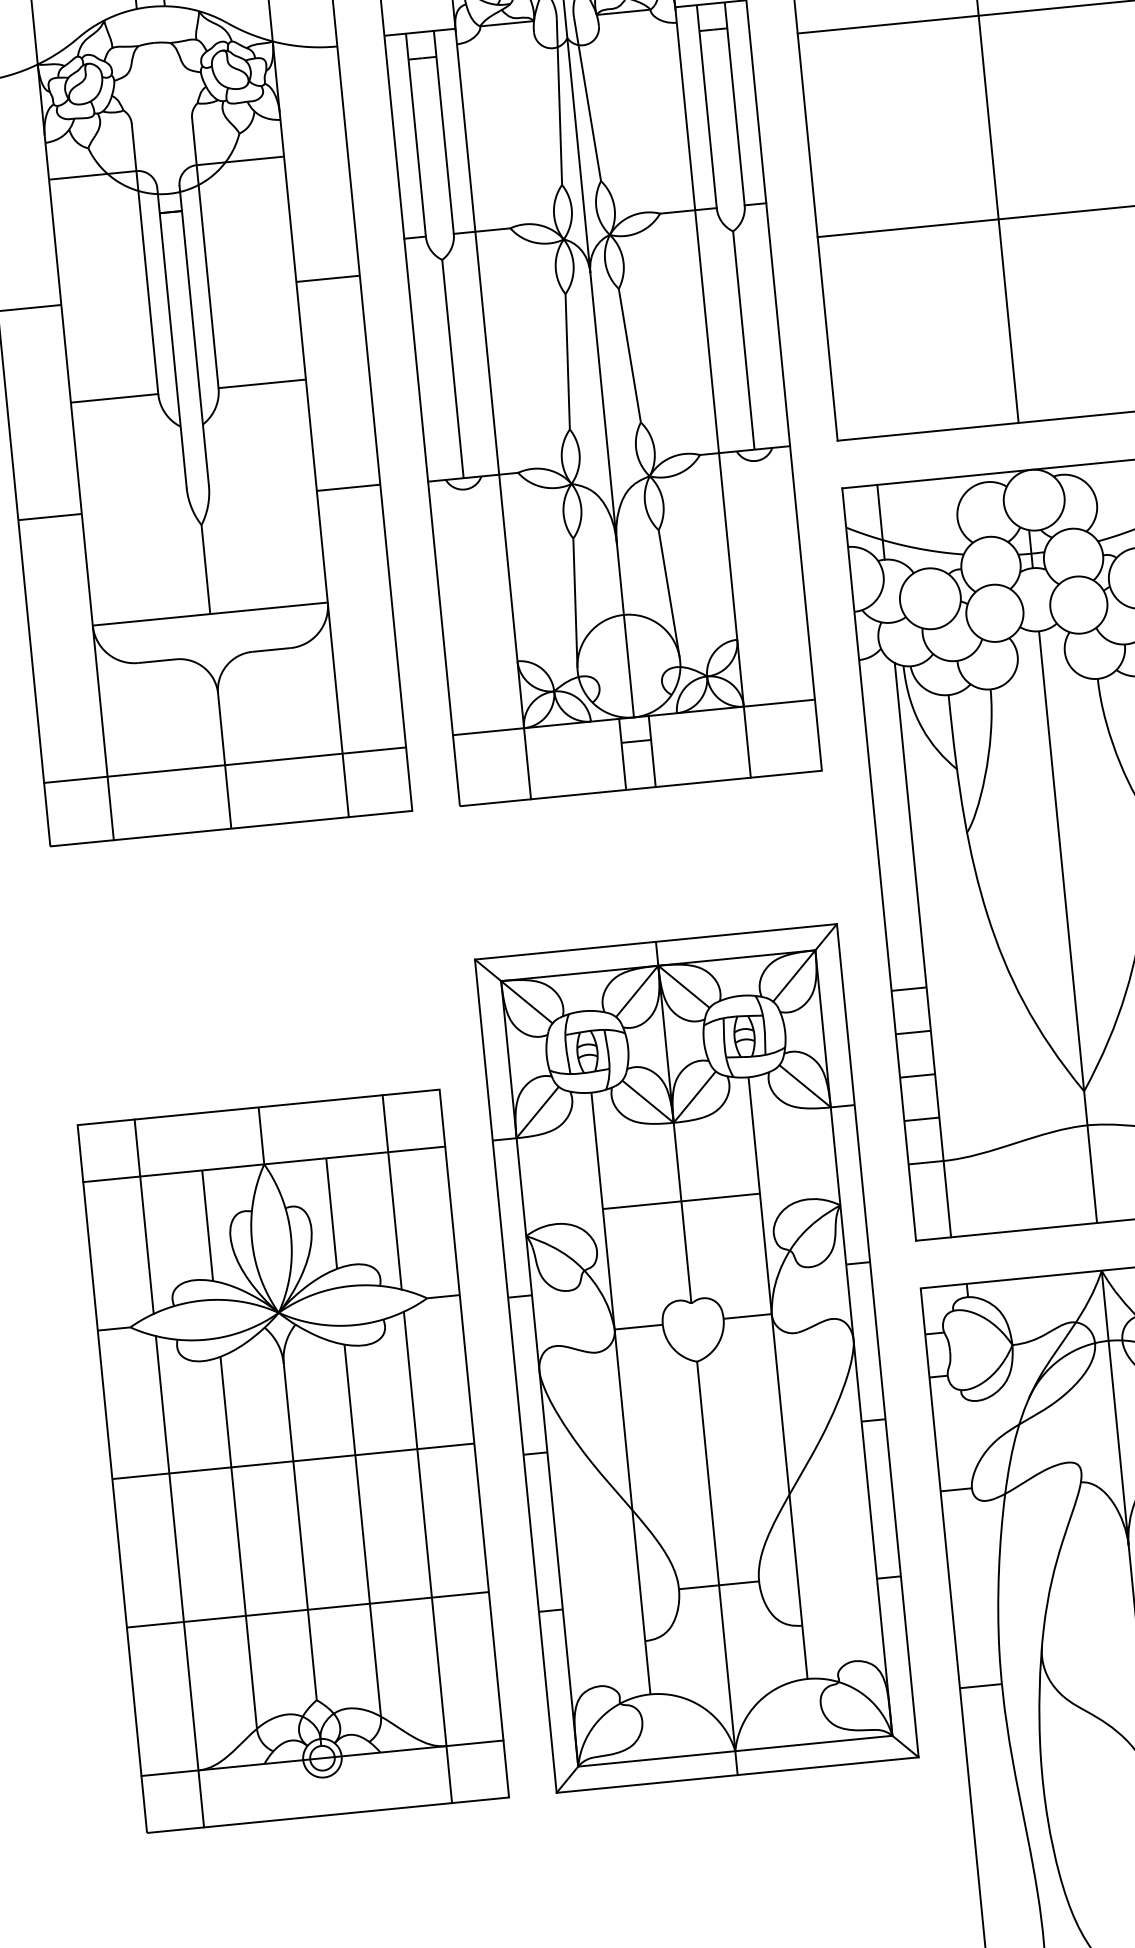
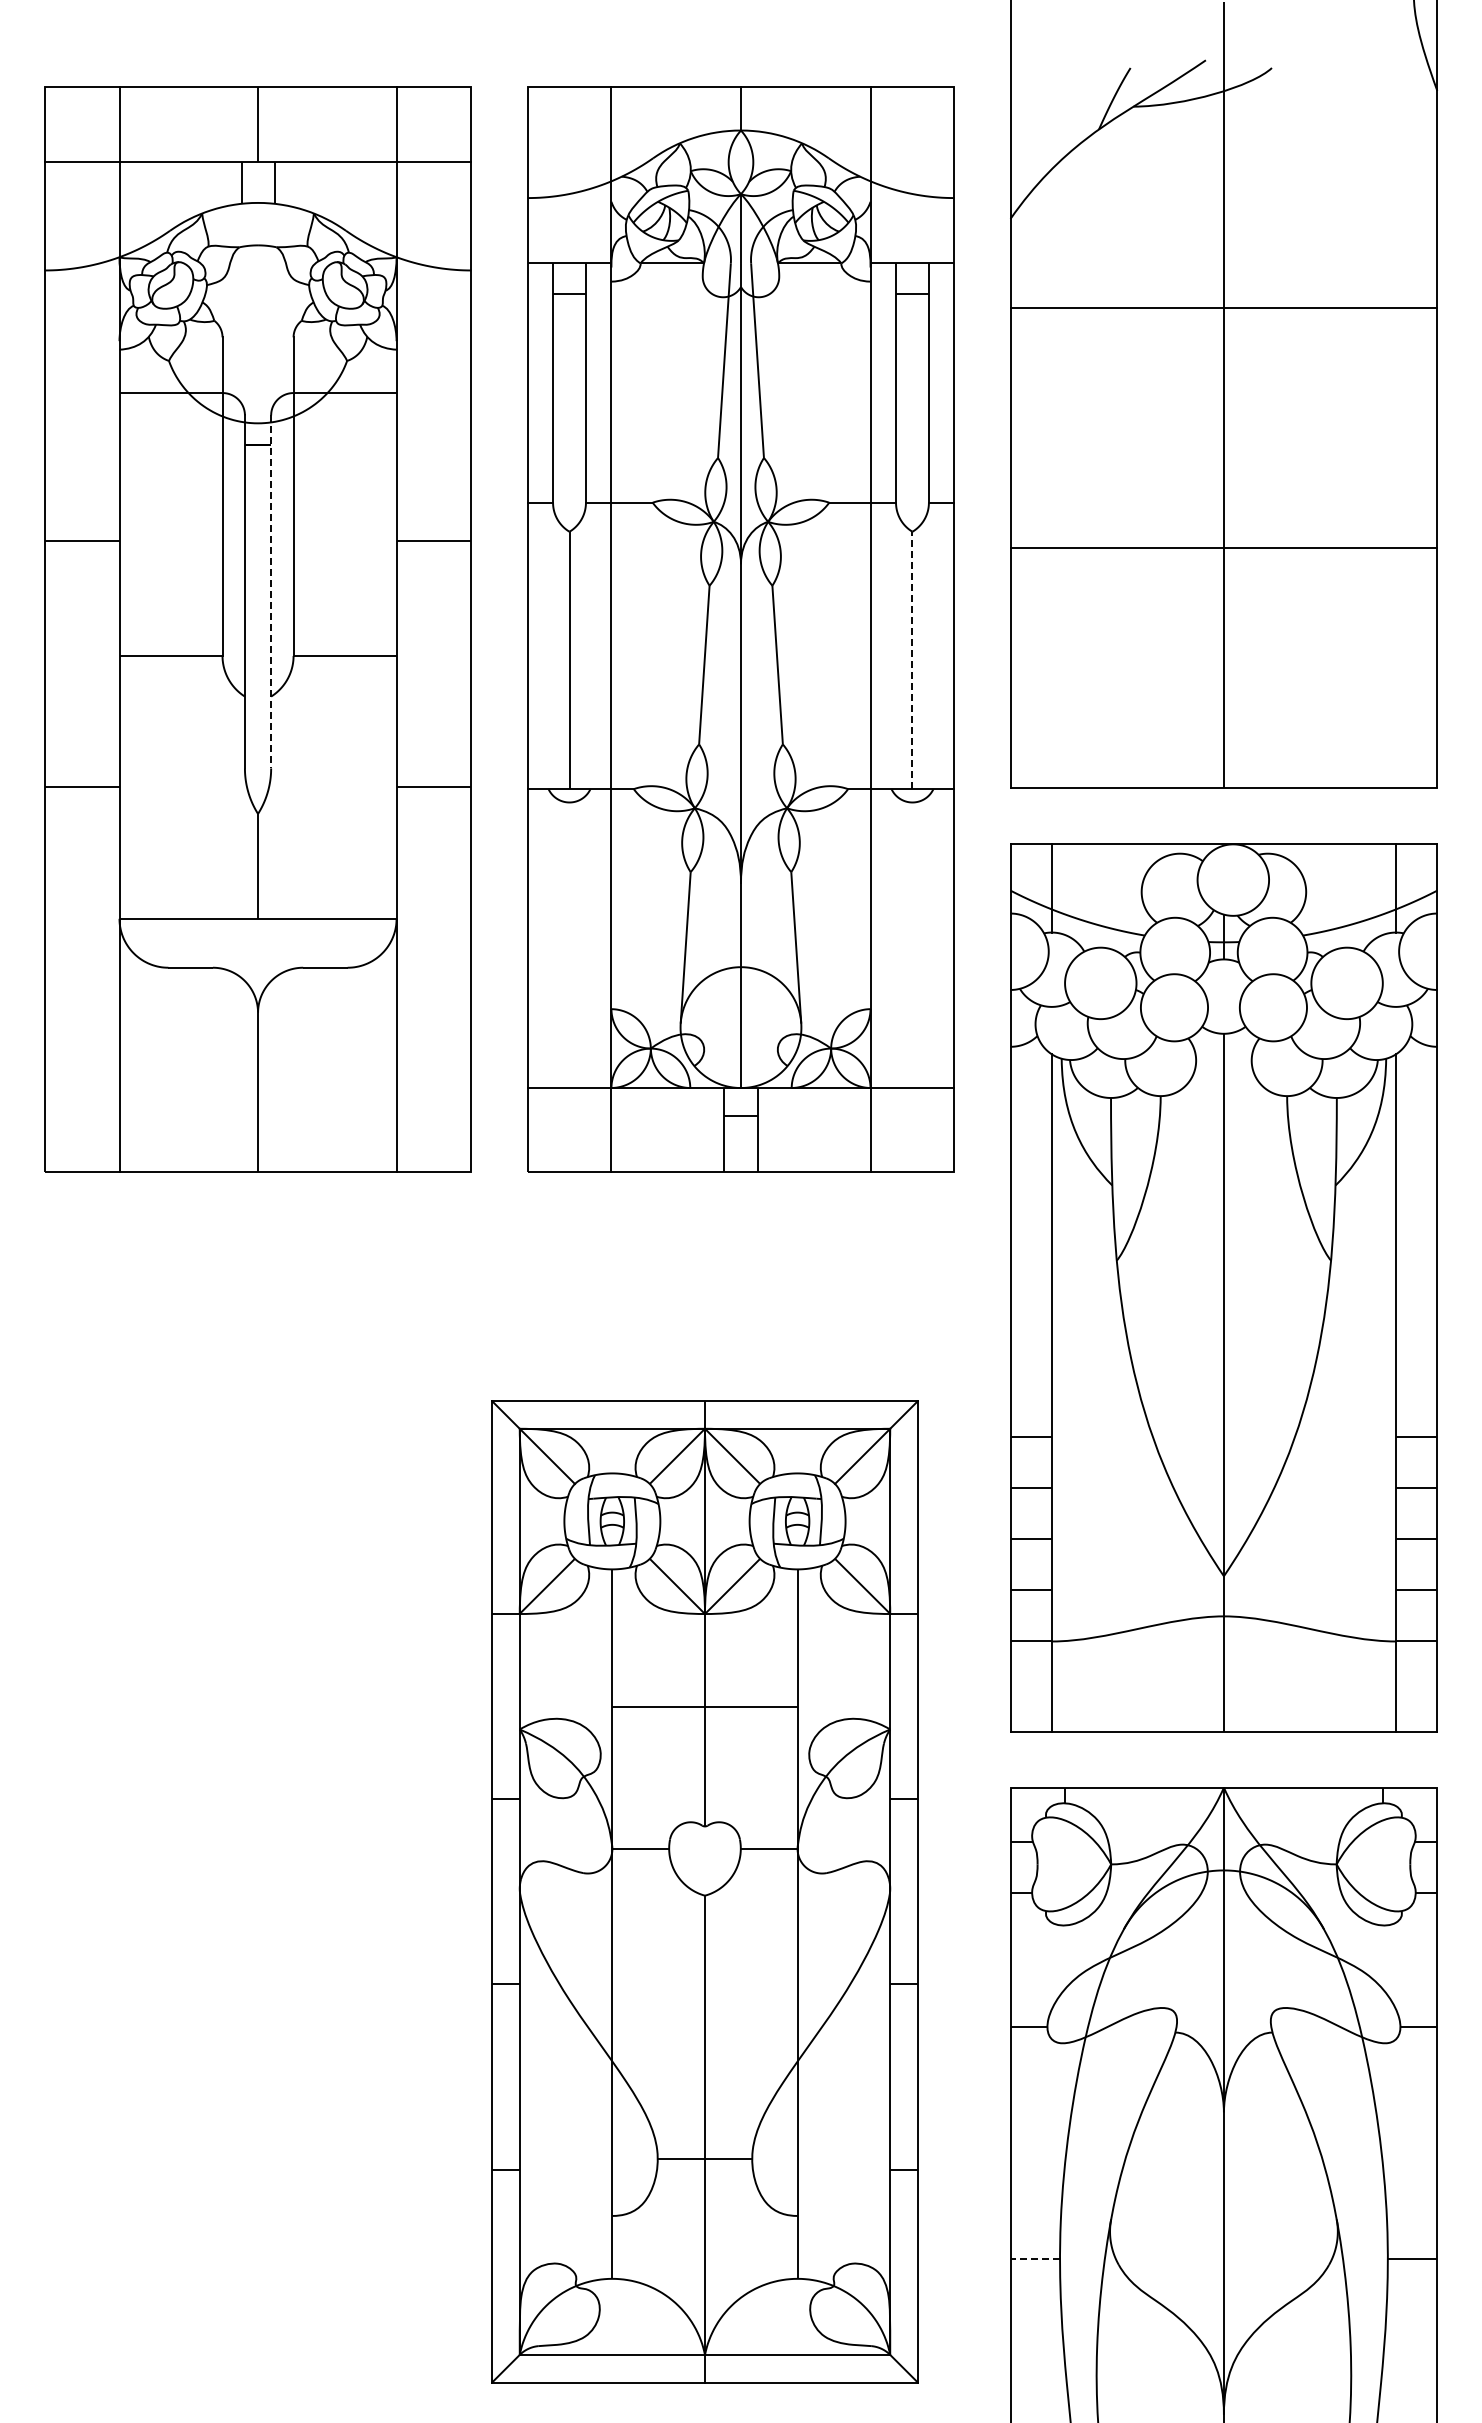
line: (194, 336) -> (271, 592), solid -> dashed
line: (743, 340) -> (912, 660), solid -> dashed
line: (224, 764) -> (257, 1096), removed
part: (696, 1358) -> (704, 1891), moved
part: (292, 1461) -> (257, 1917), removed
line: (981, 1686) -> (1035, 2259), solid -> dashed

